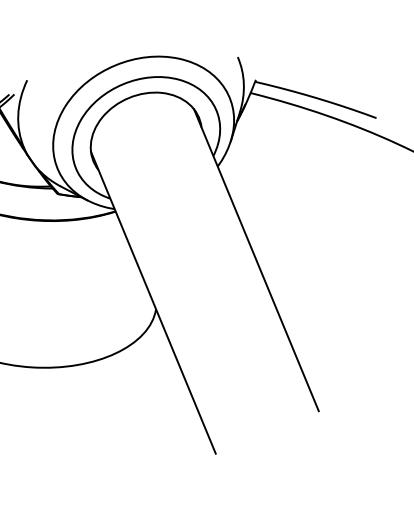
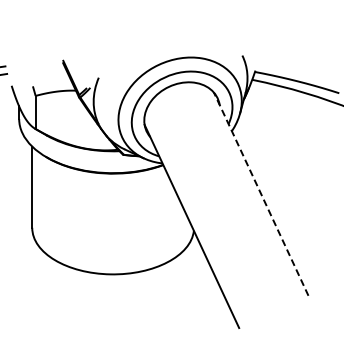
line: (255, 259) -> (260, 193), solid -> dashed

